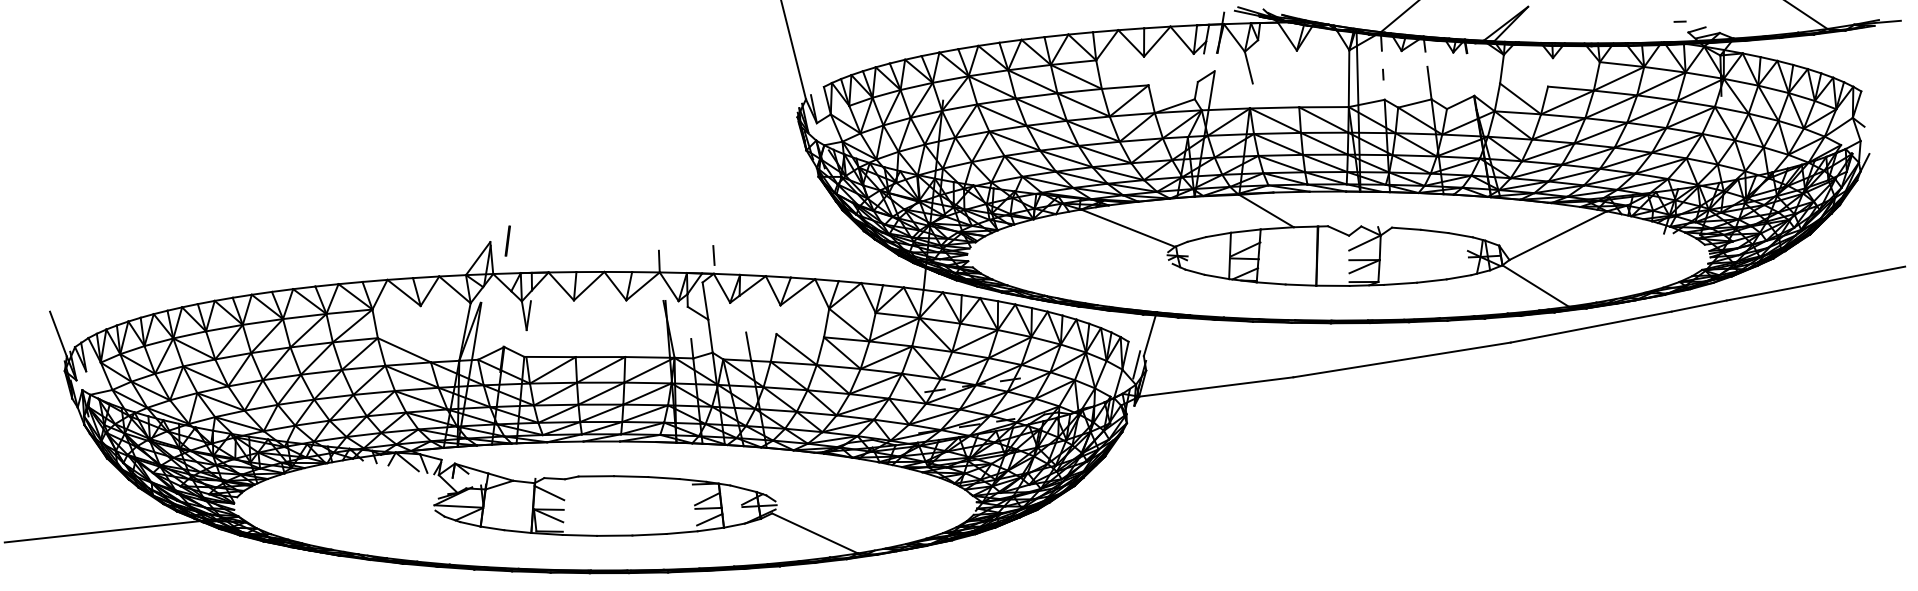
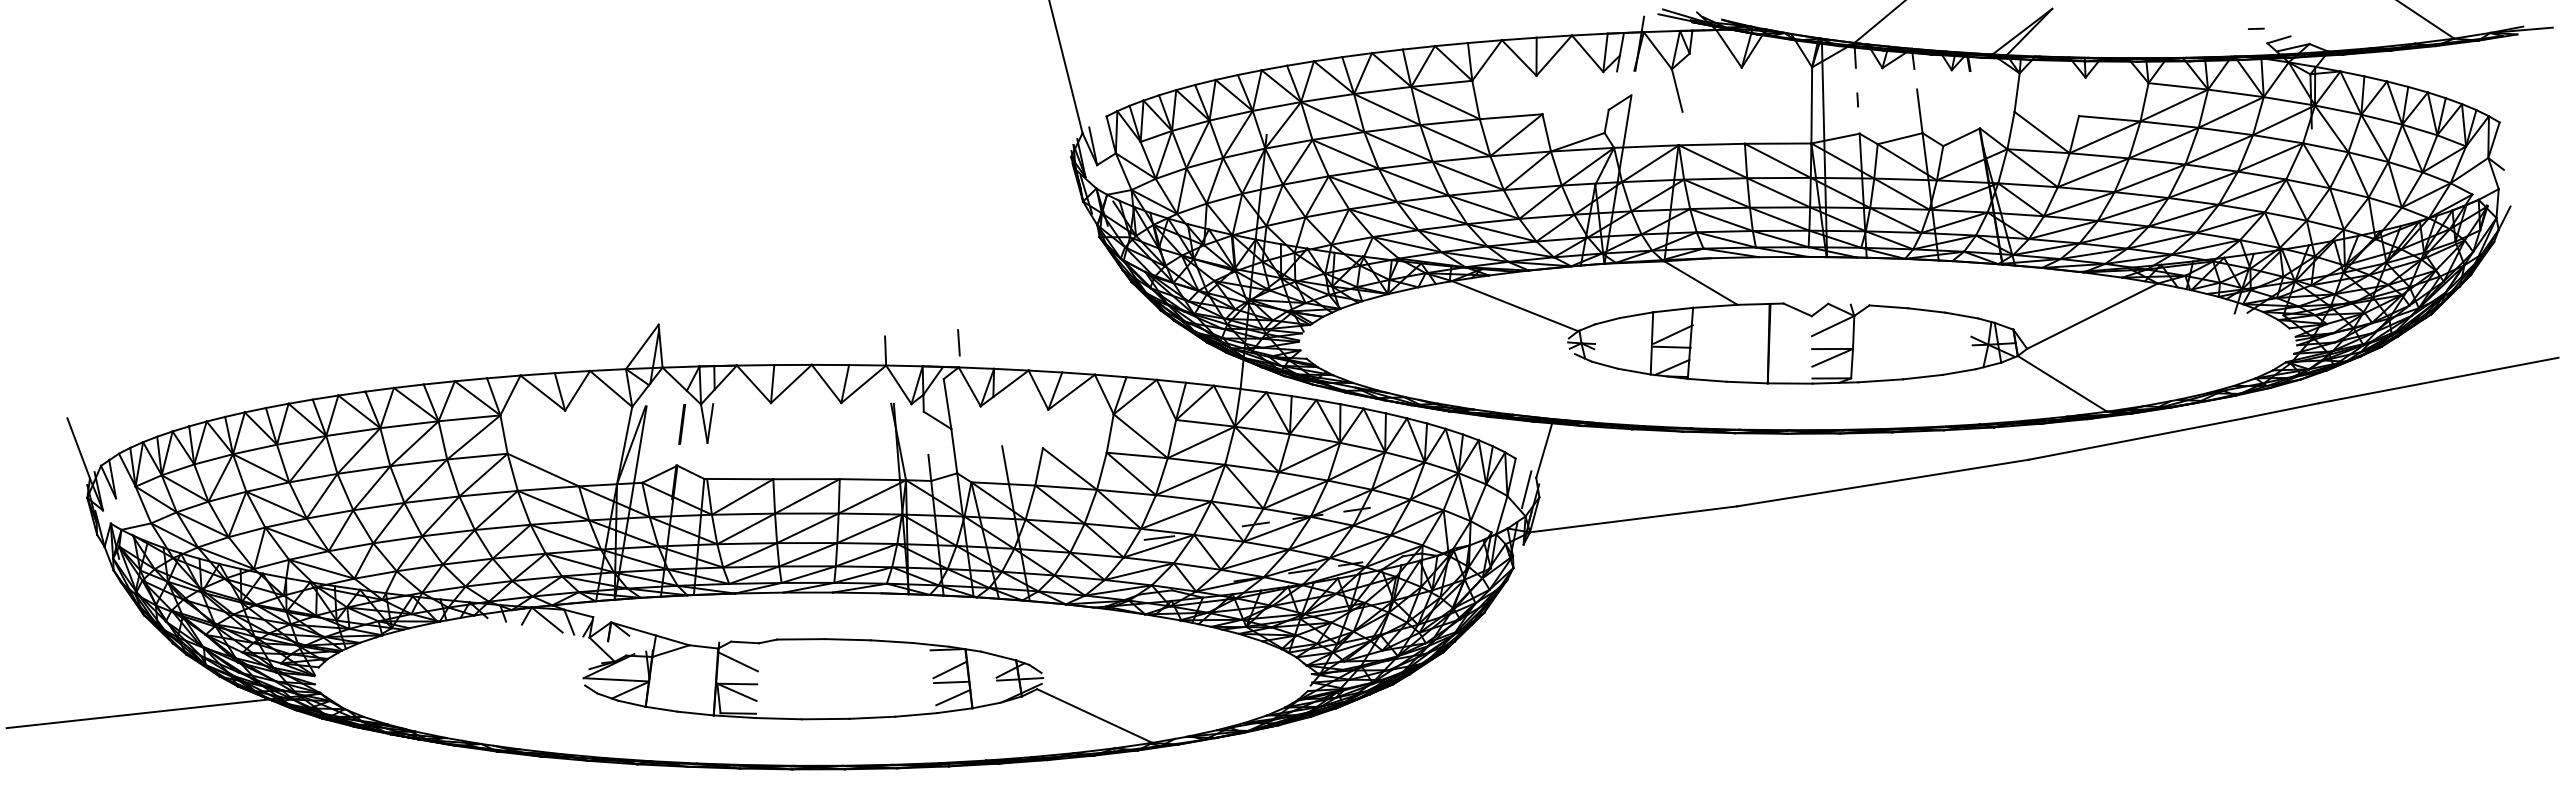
line: (508, 241) -> (682, 424), moved
line: (863, 400) -> (1159, 537), added

